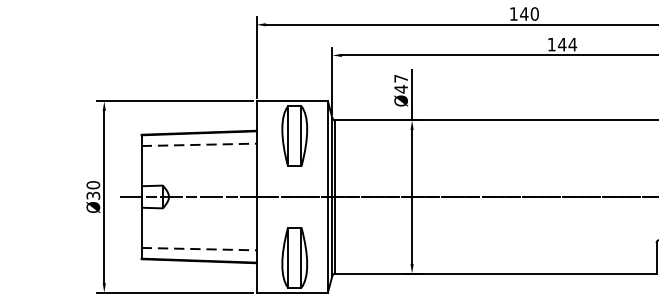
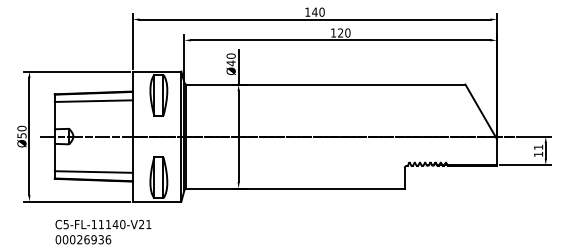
text: (566, 43) -> (343, 32), 144 -> 120
text: (400, 77) -> (230, 55), Ø47 -> Ø40
line: (200, 145) -> (94, 101), dashed -> solid
text: (92, 195) -> (21, 135), Ø30 -> Ø50
line: (200, 249) -> (94, 172), dashed -> solid

